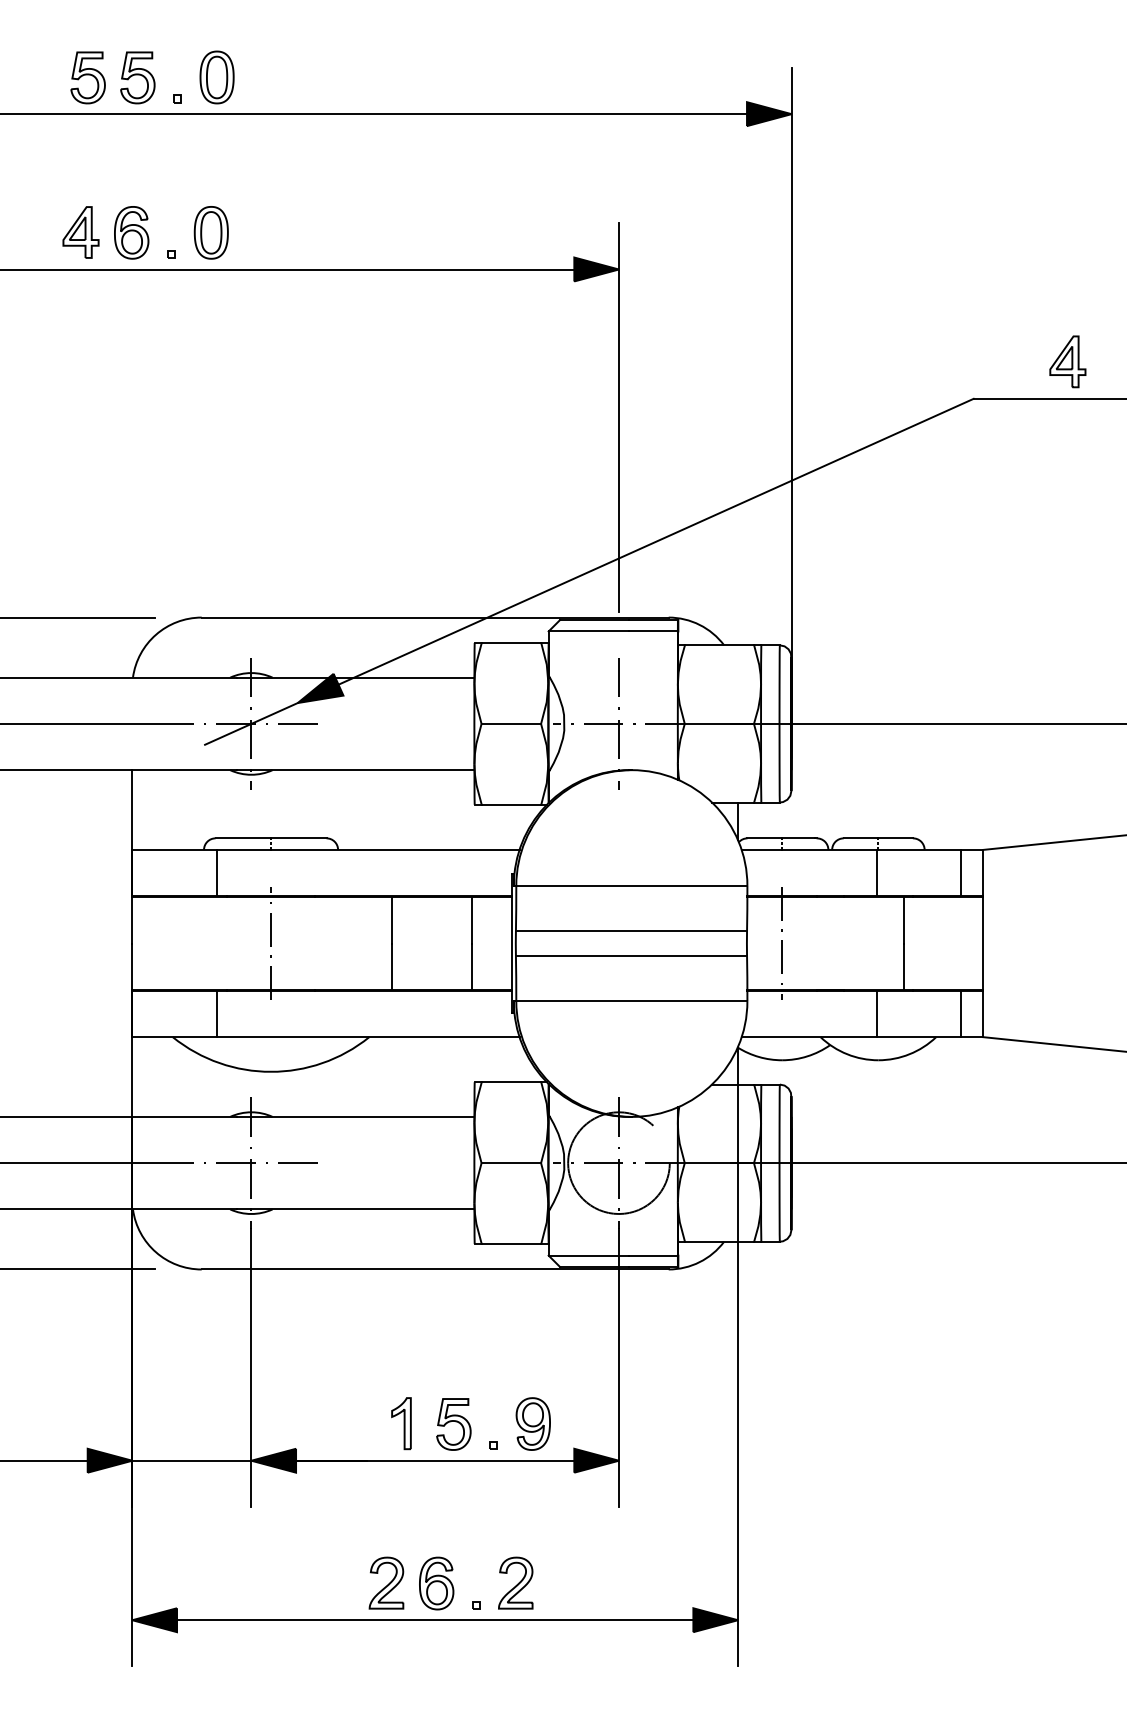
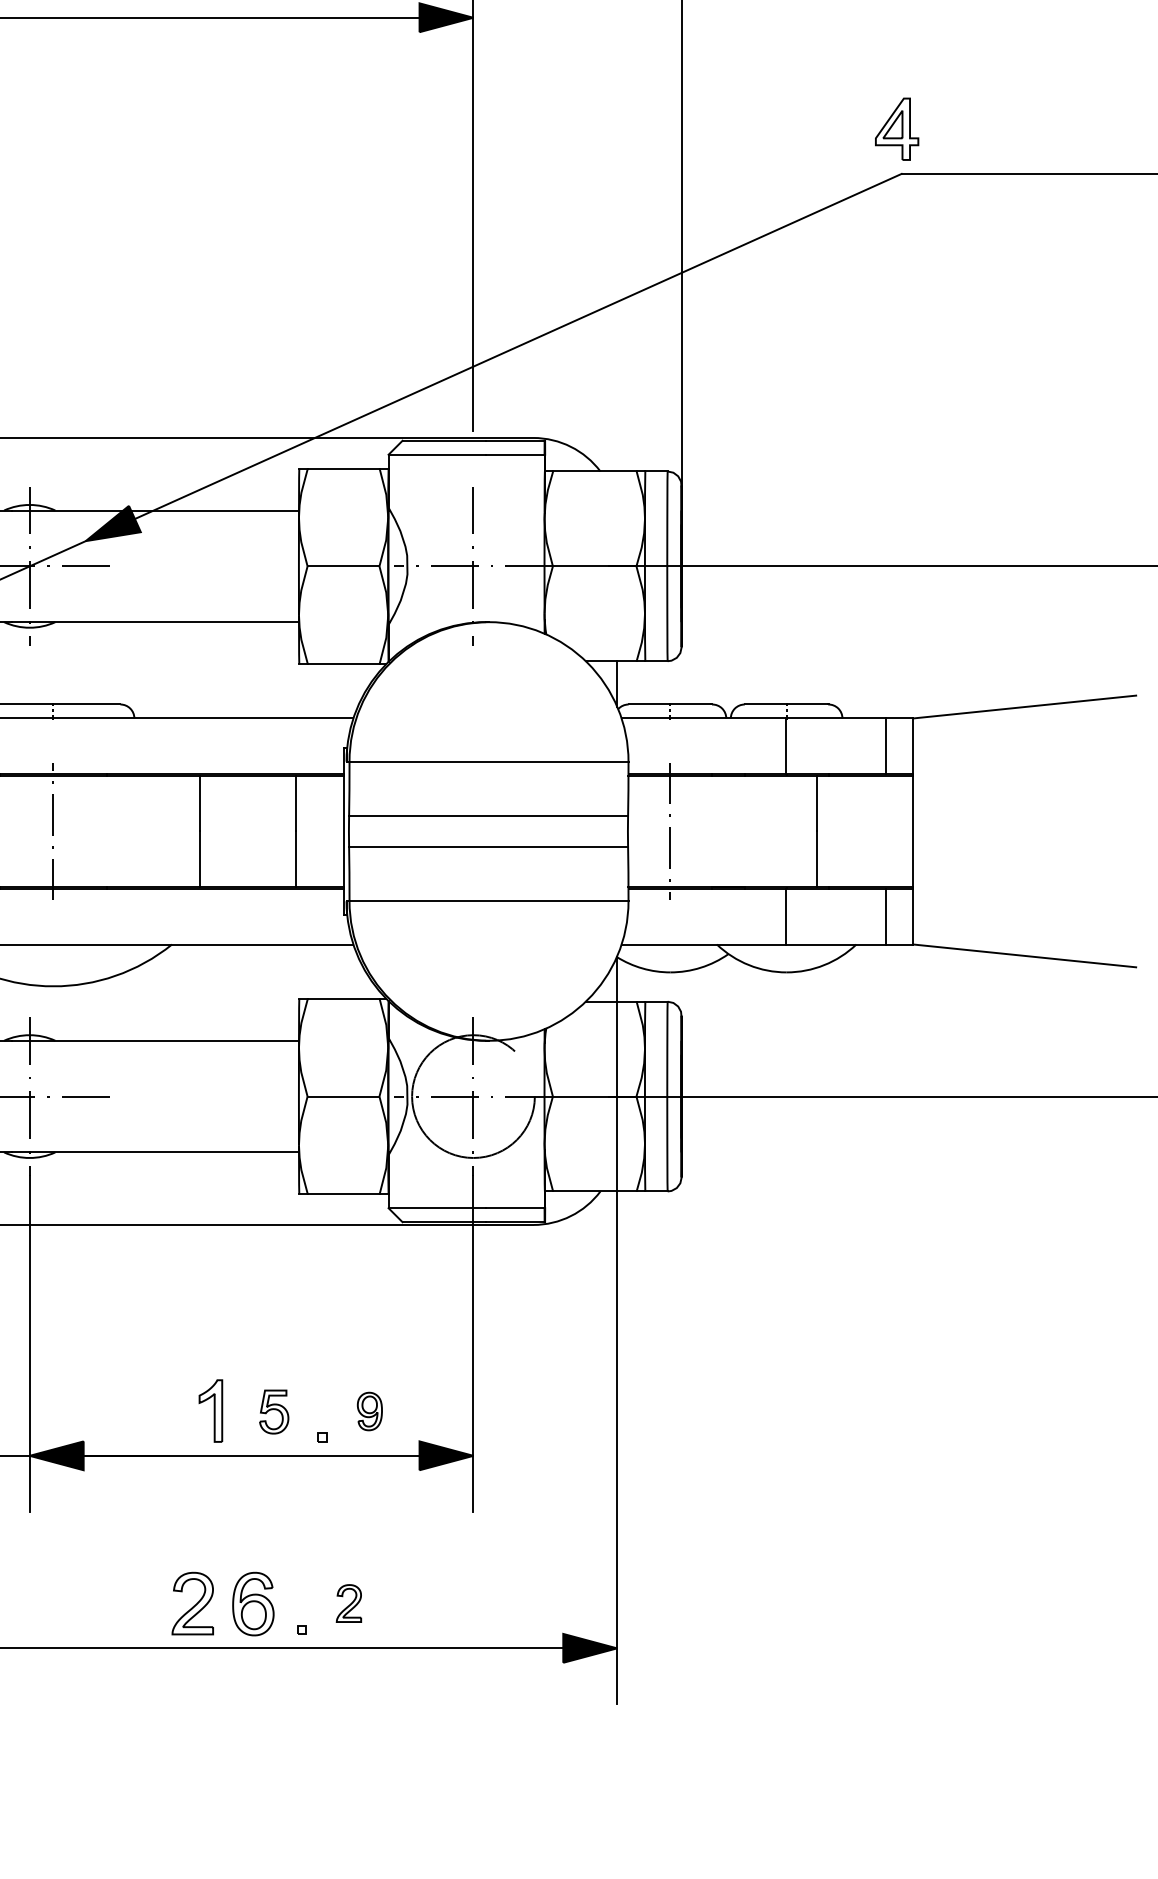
part: (1067, 361) -> (896, 128), moved
part: (532, 1423) -> (369, 1410), size x0.6
part: (453, 1424) -> (273, 1412), size x0.7
part: (515, 1582) -> (348, 1602), size x0.6

